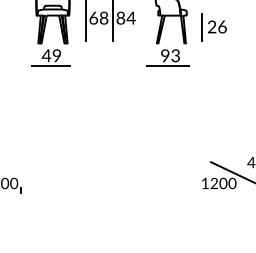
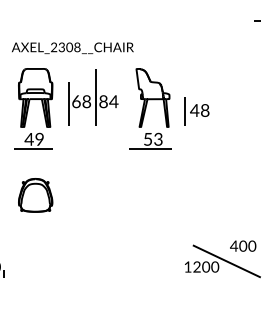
text: (216, 26) -> (199, 110), 26 -> 48
text: (164, 54) -> (147, 138), 93 -> 53
part: (52, 111) -> (35, 195), added

